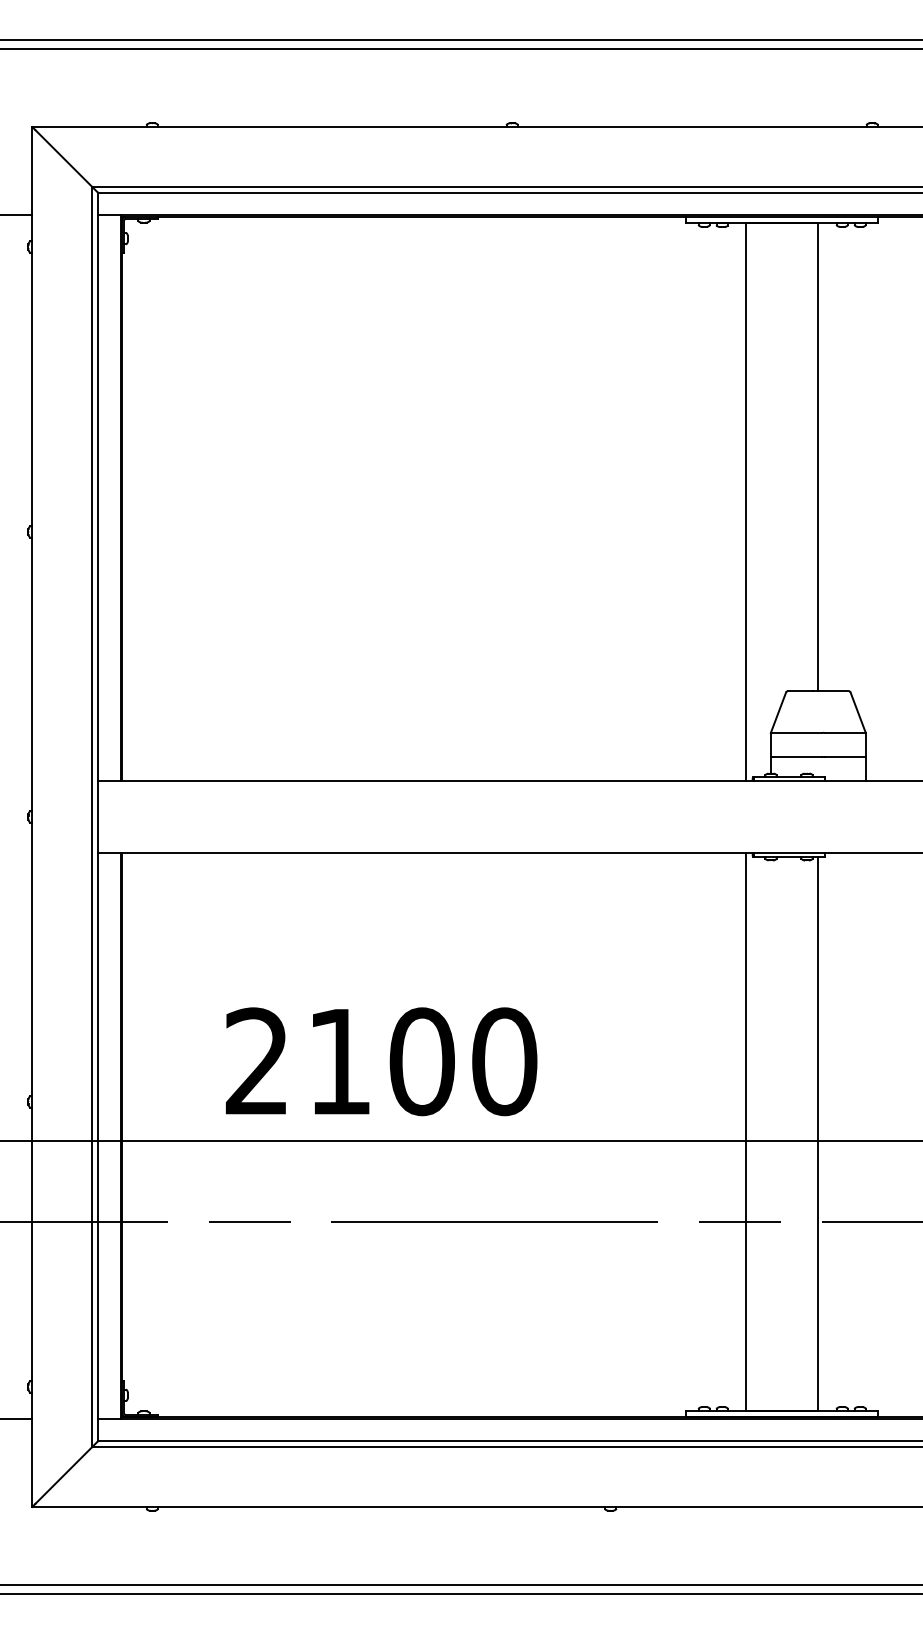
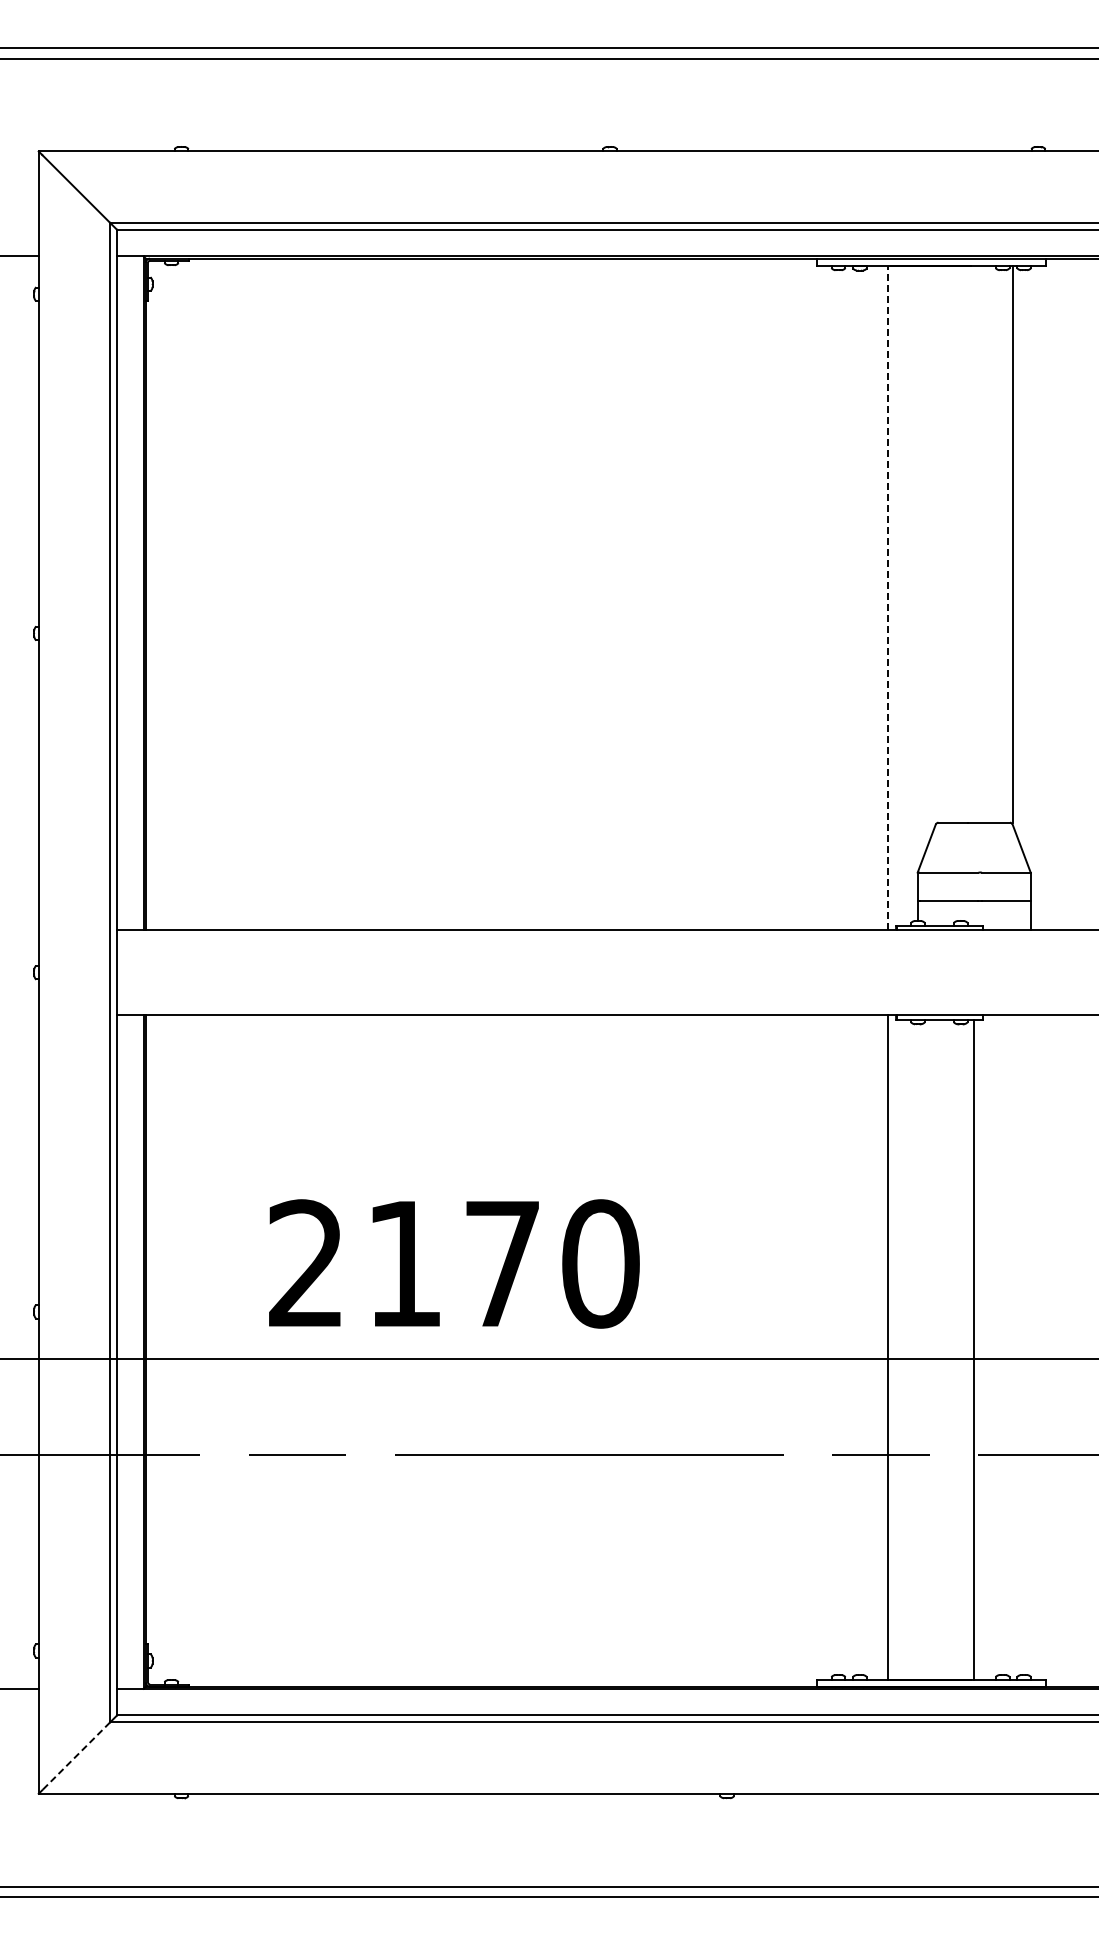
line: (818, 456) -> (1013, 543), moved
line: (746, 501) -> (888, 597), solid -> dashed
text: (422, 1061) -> (502, 1263), 2100 -> 2170
line: (64, 1475) -> (76, 1756), solid -> dashed

